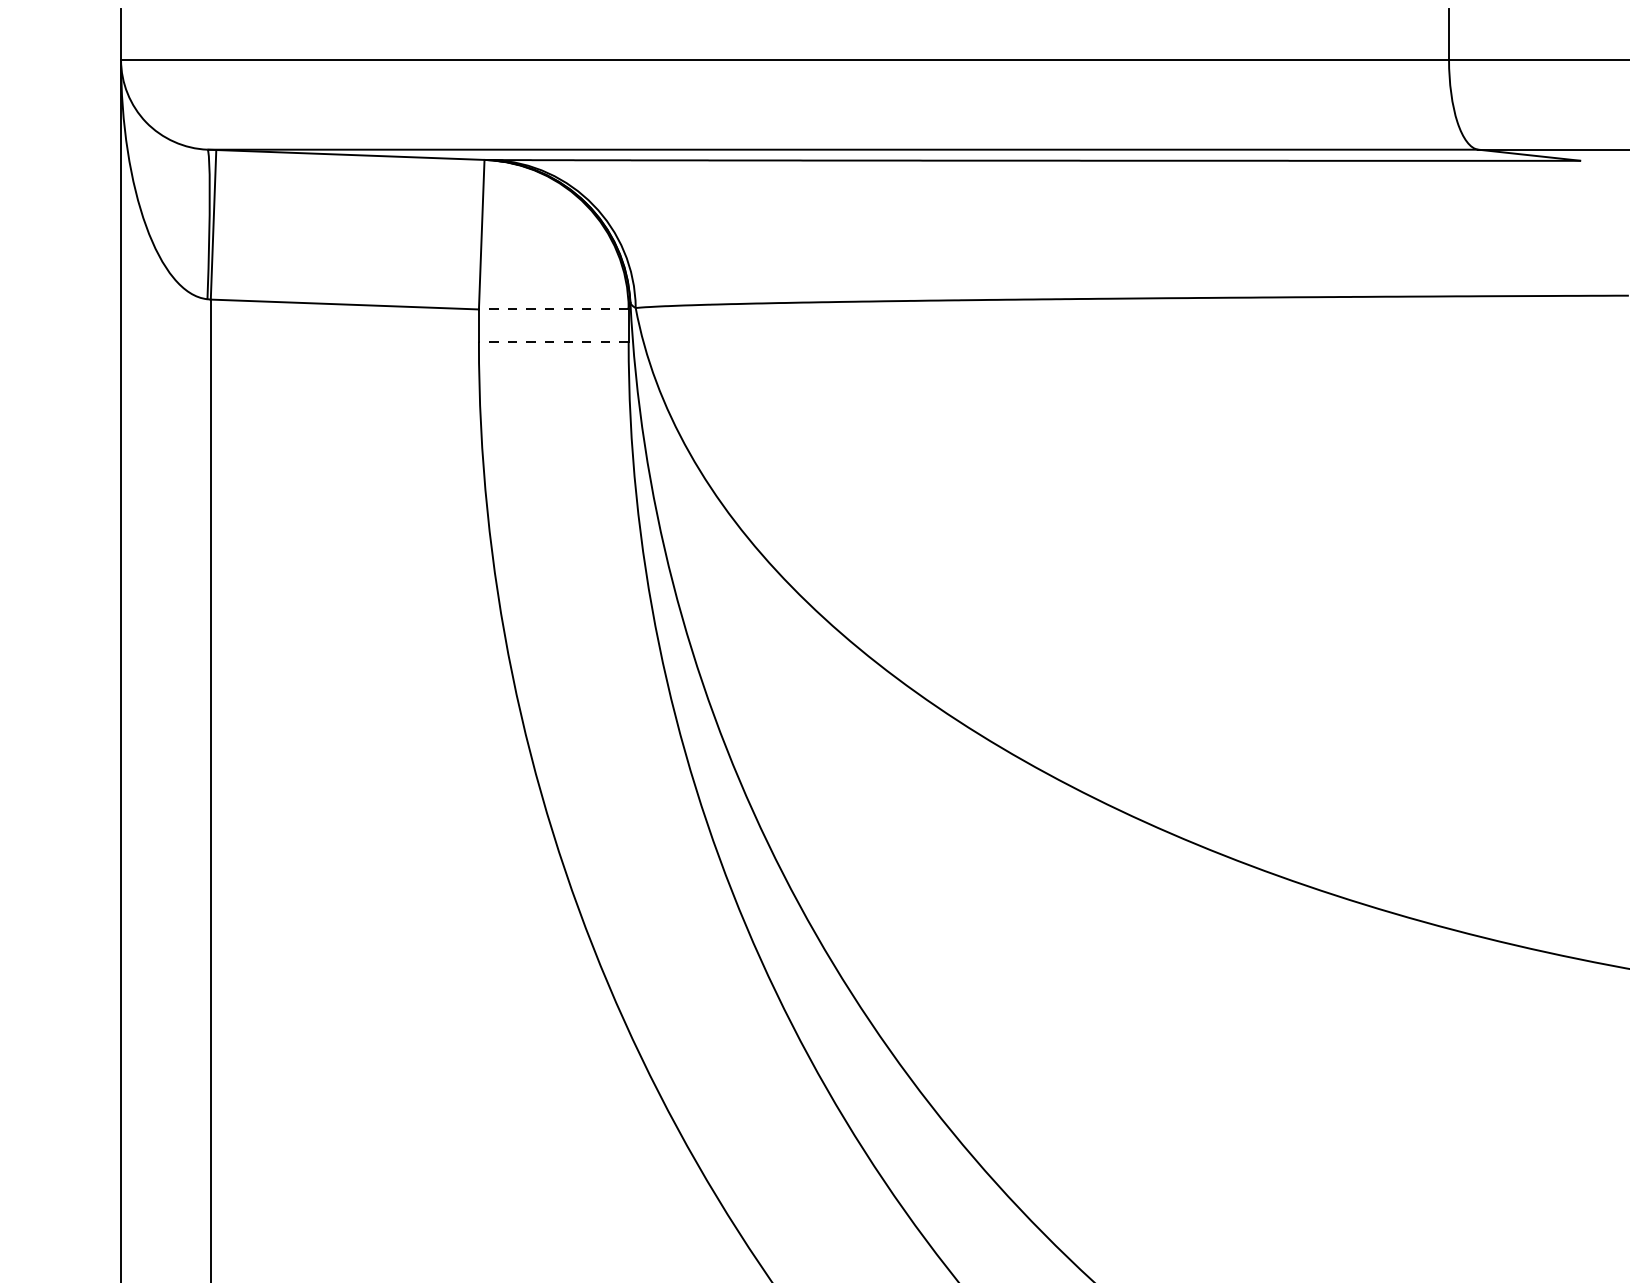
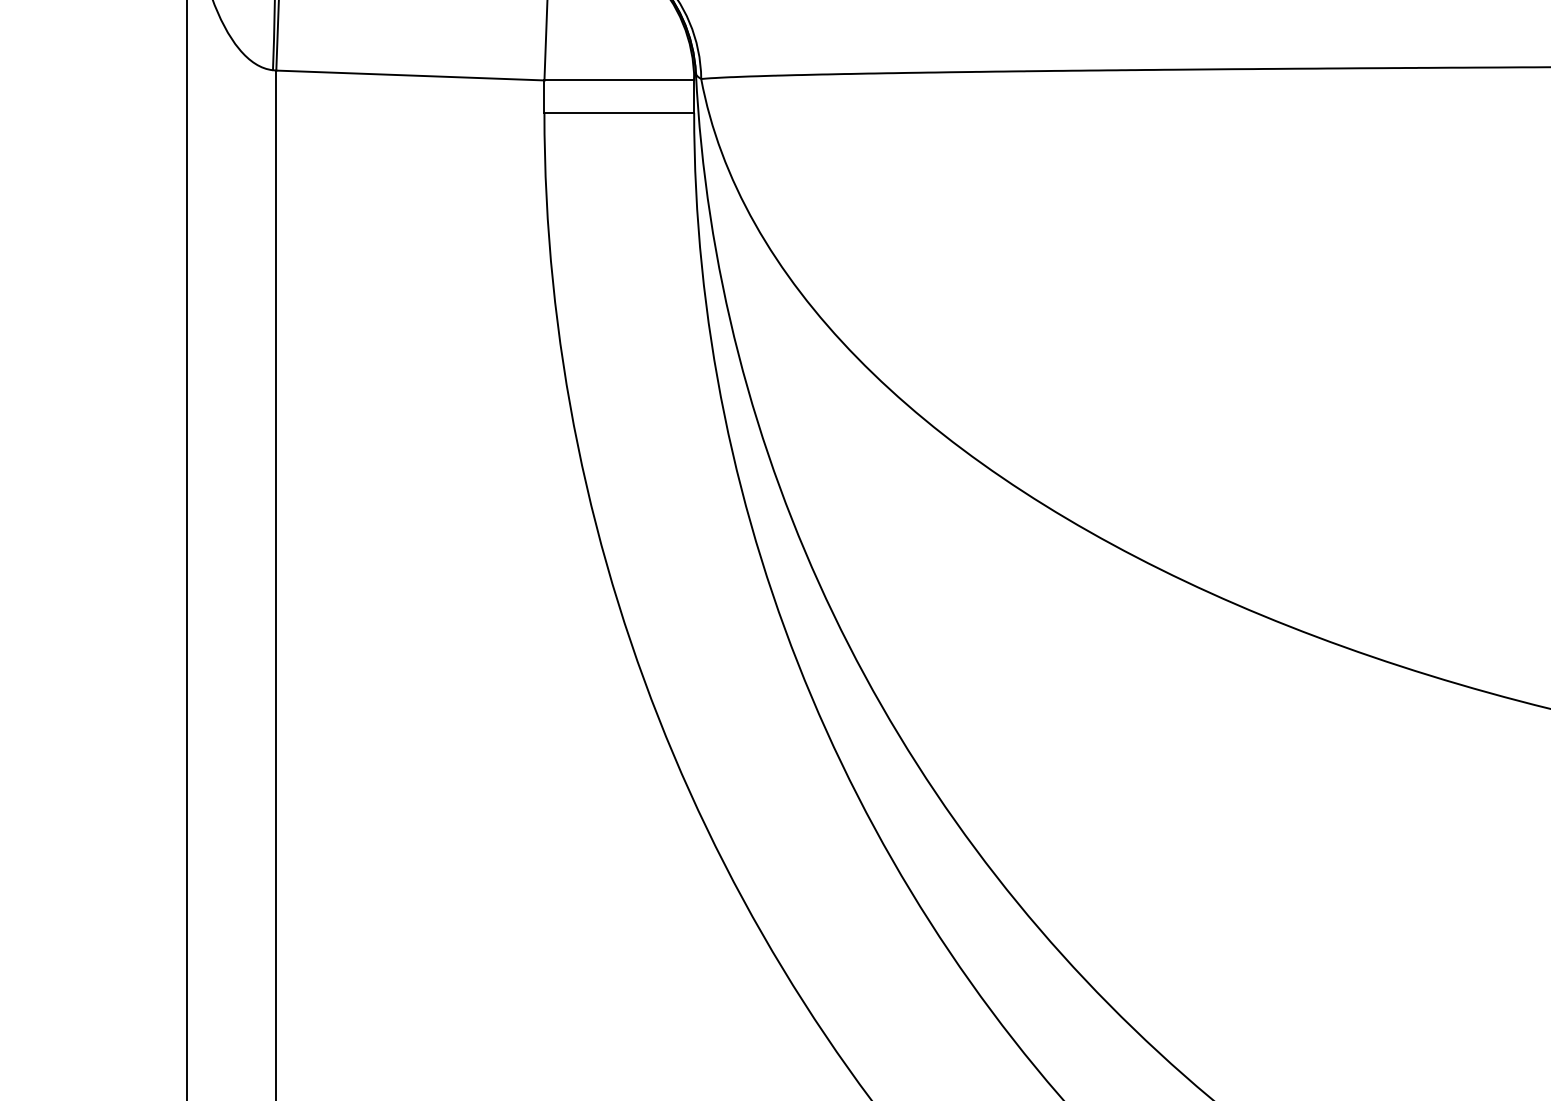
line: (553, 309) -> (619, 80), dashed -> solid
line: (553, 341) -> (619, 112), dashed -> solid

